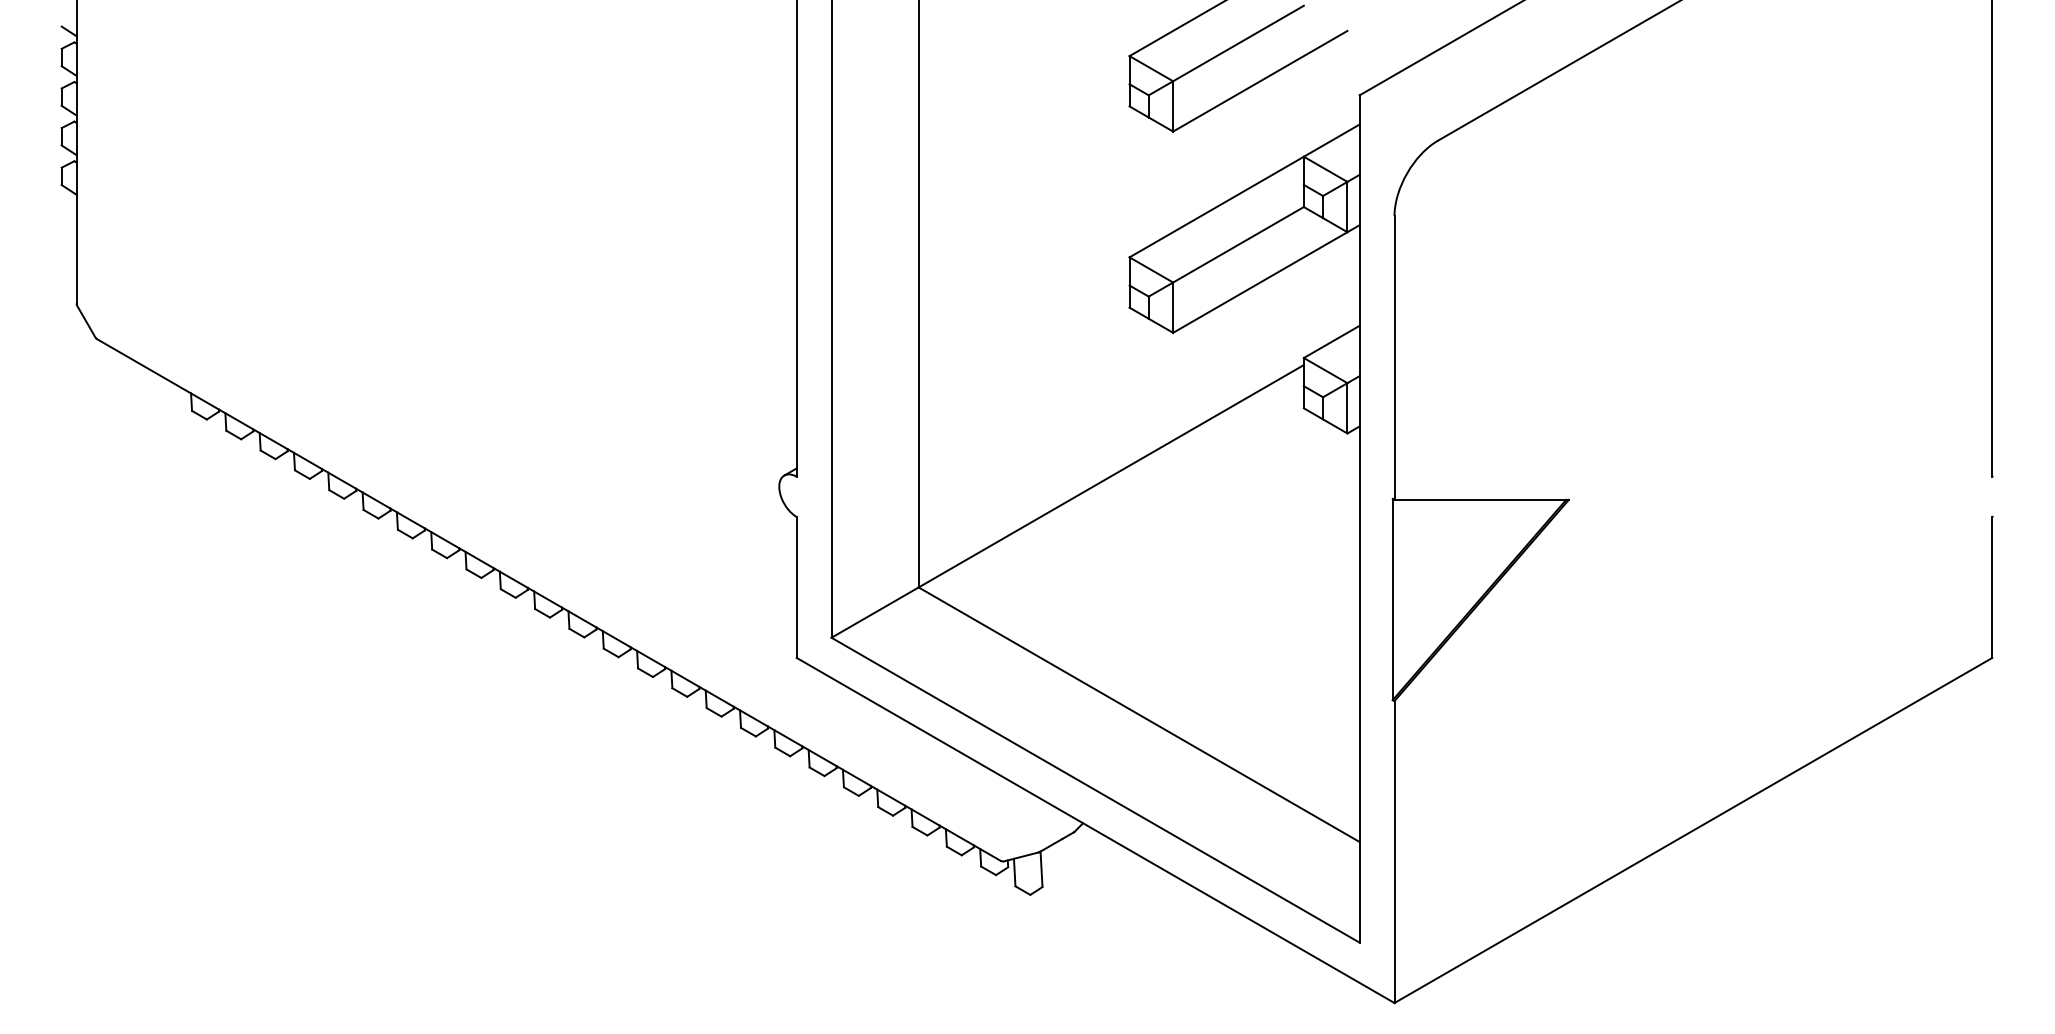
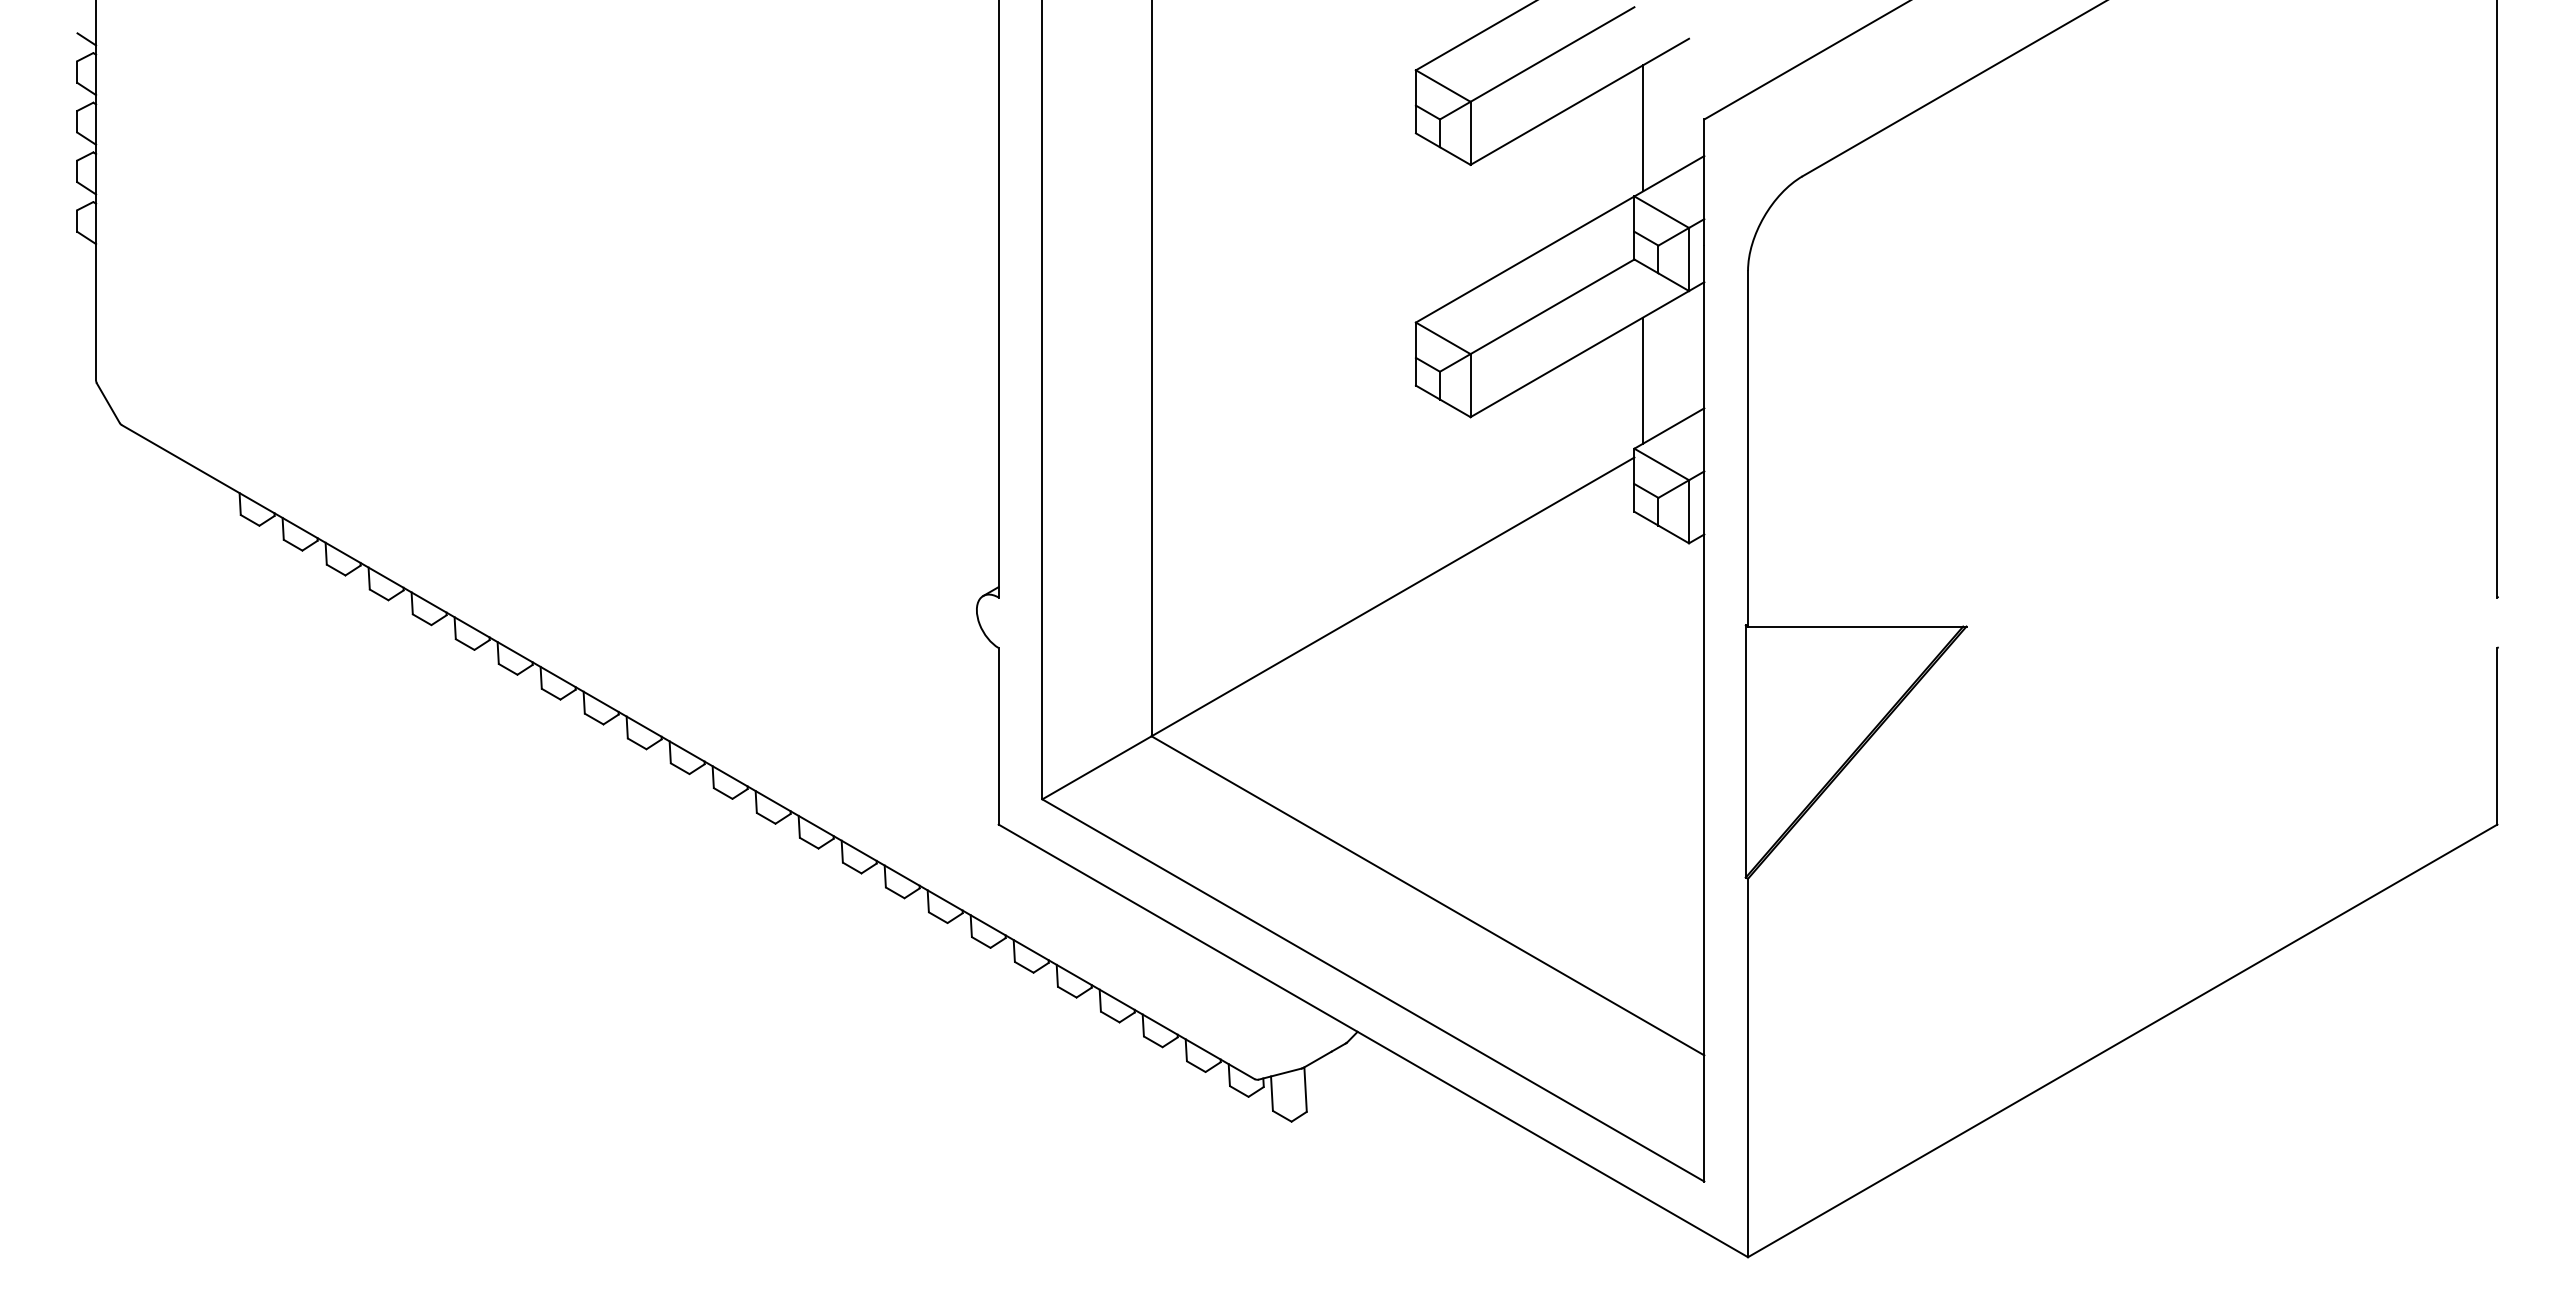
line: (1311, 102) -> (1643, 128), added
line: (1311, 303) -> (1643, 380), added

